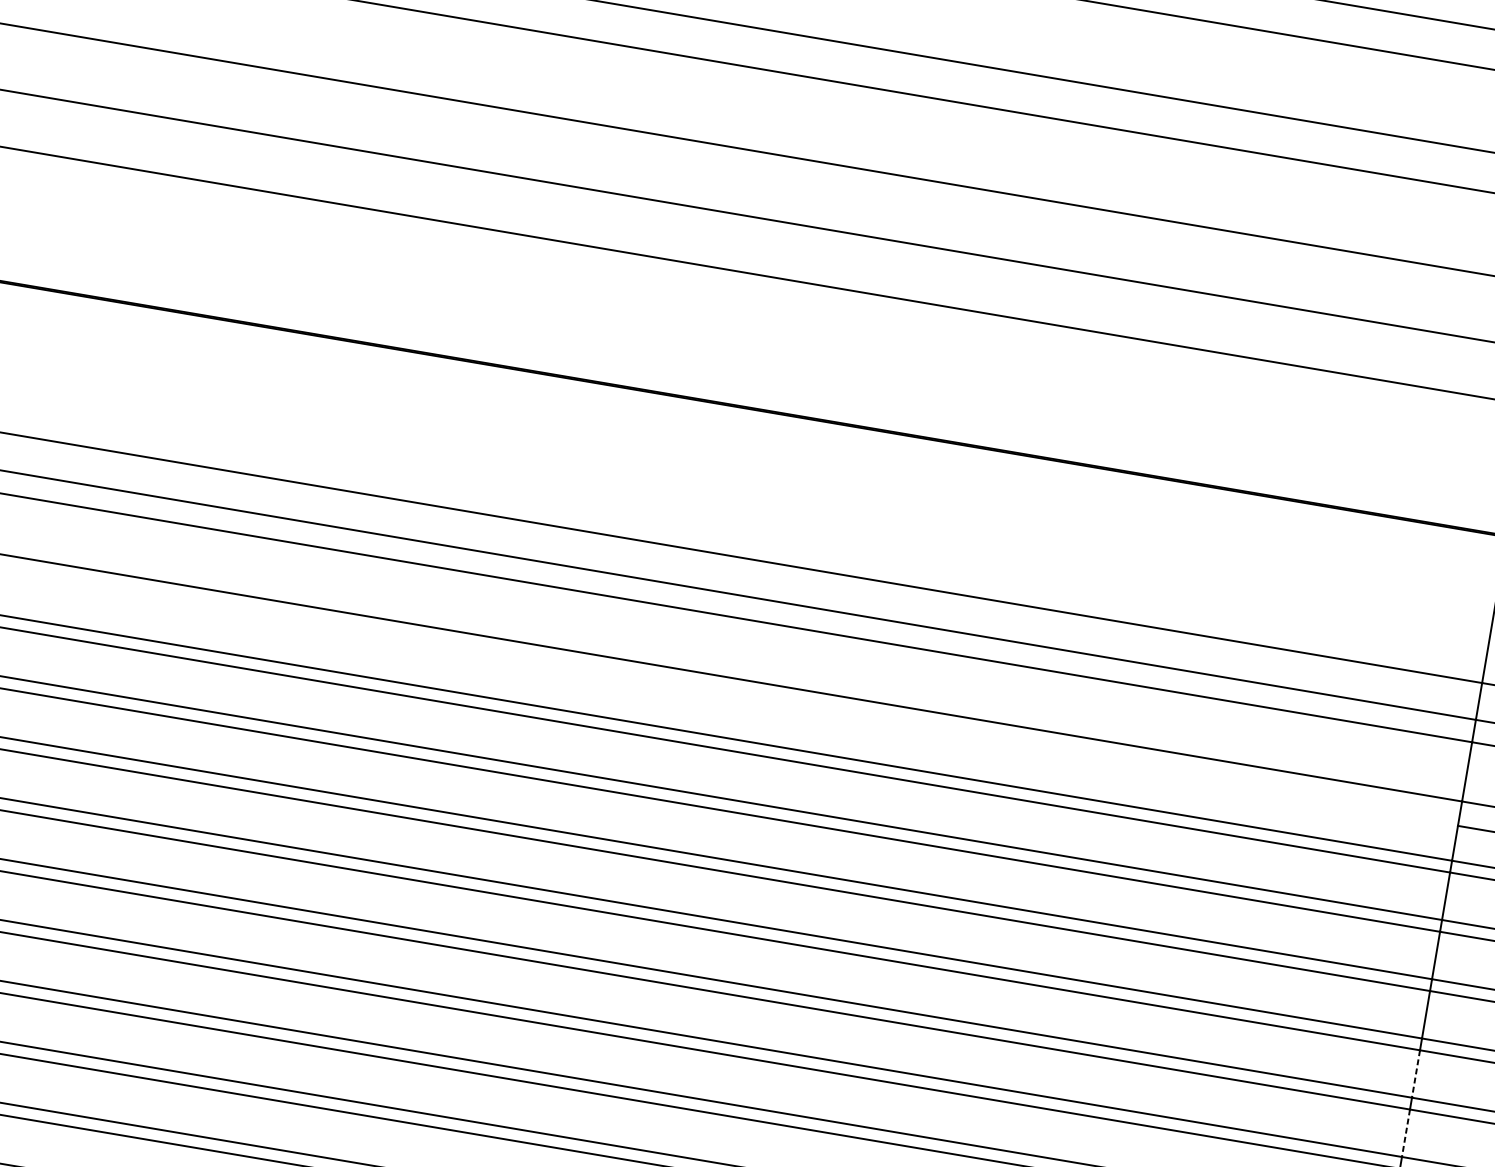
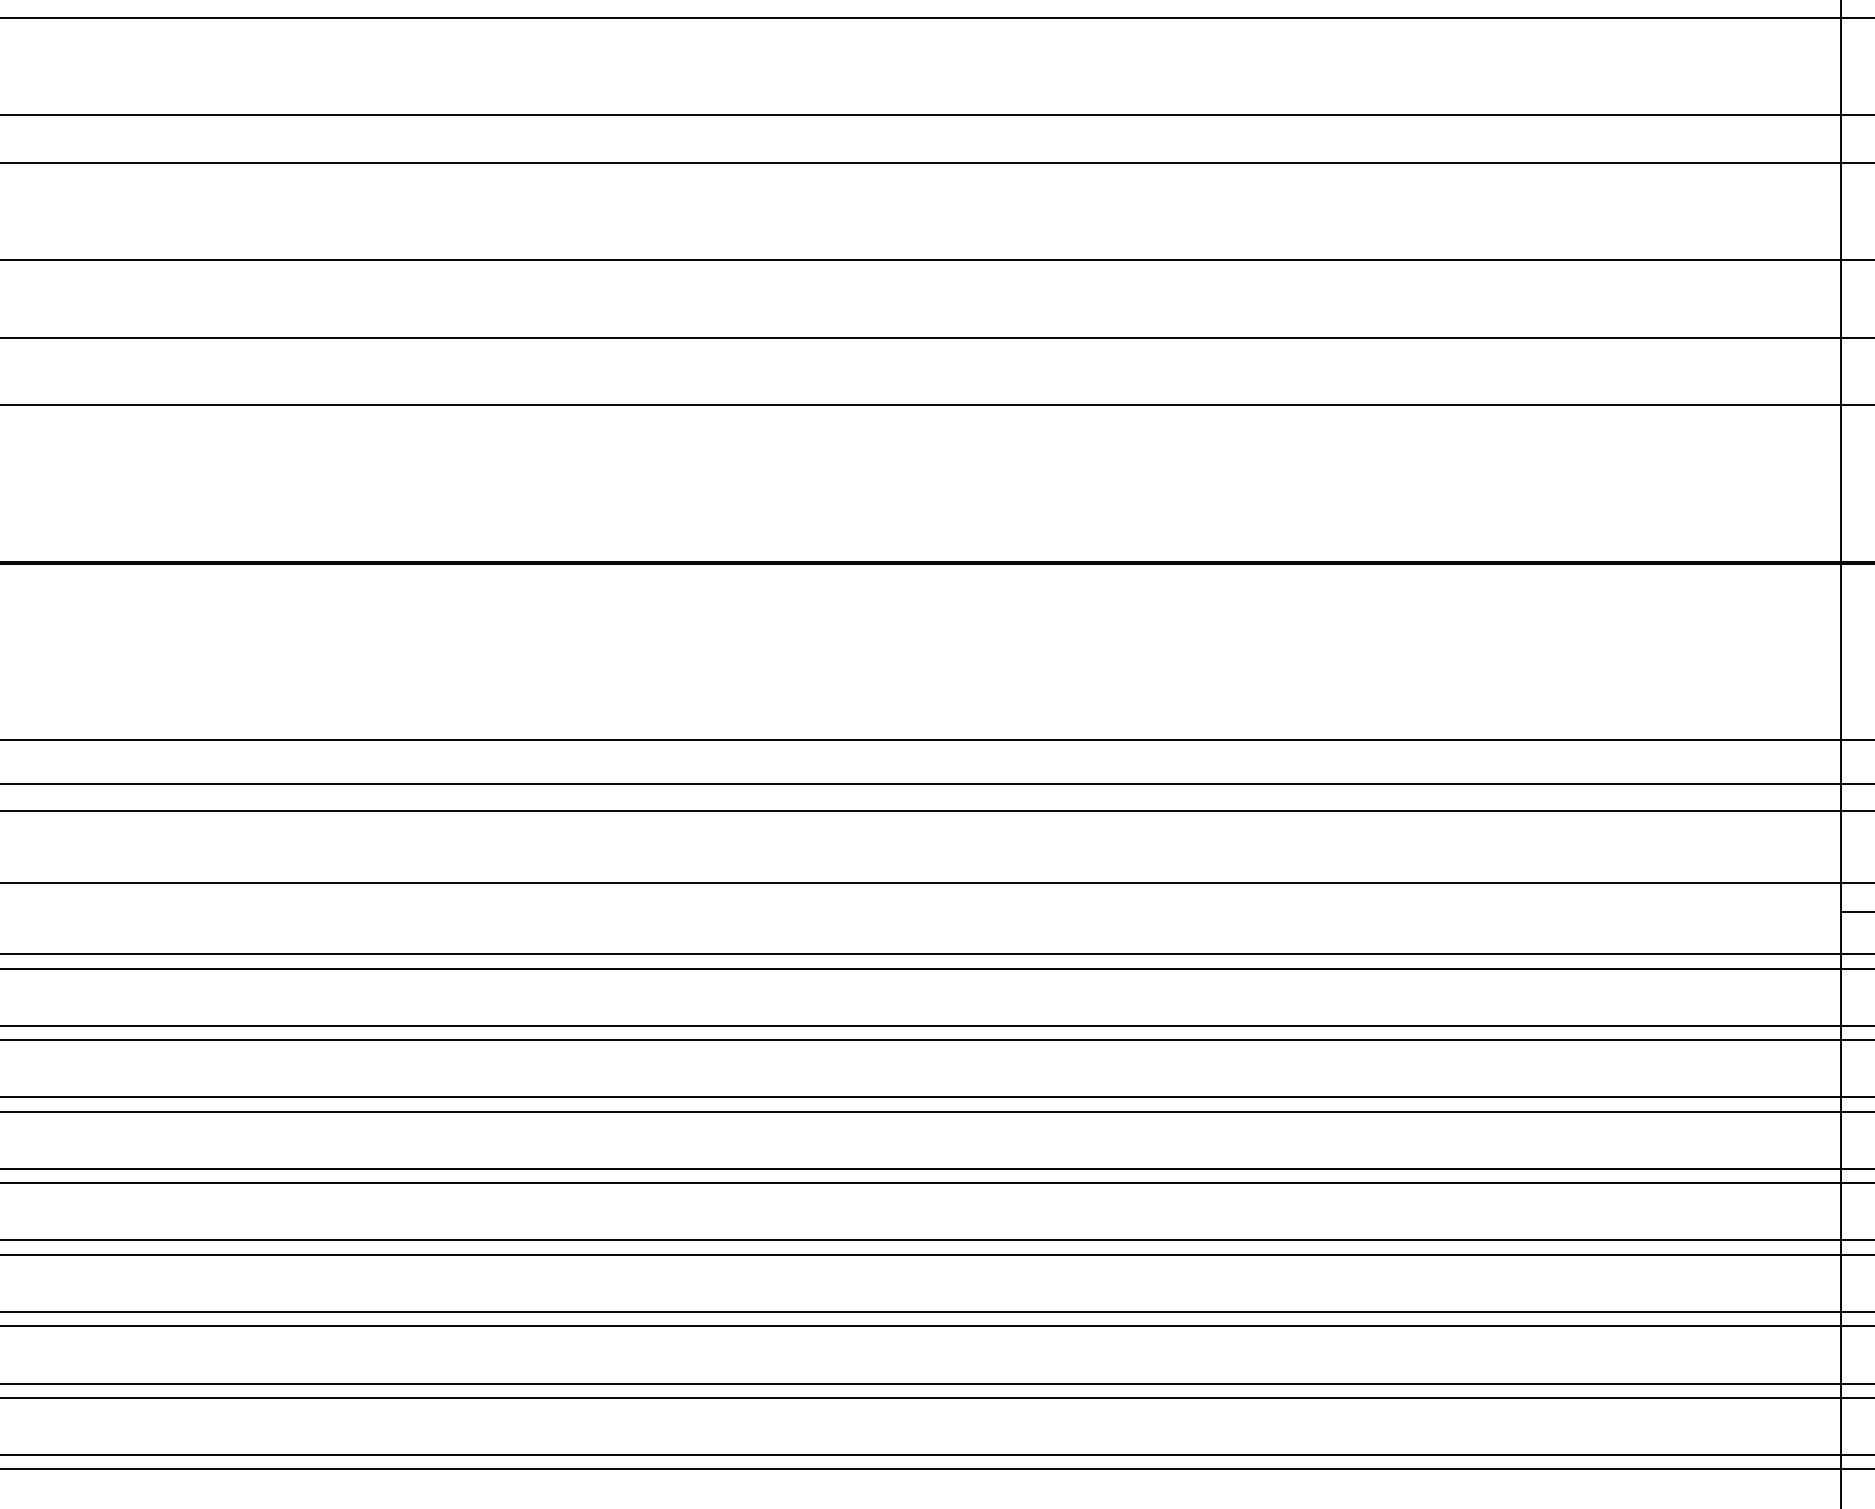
line: (1416, 1073) -> (1841, 1211), dashed -> solid
line: (1406, 1133) -> (1841, 1283), dashed -> solid

